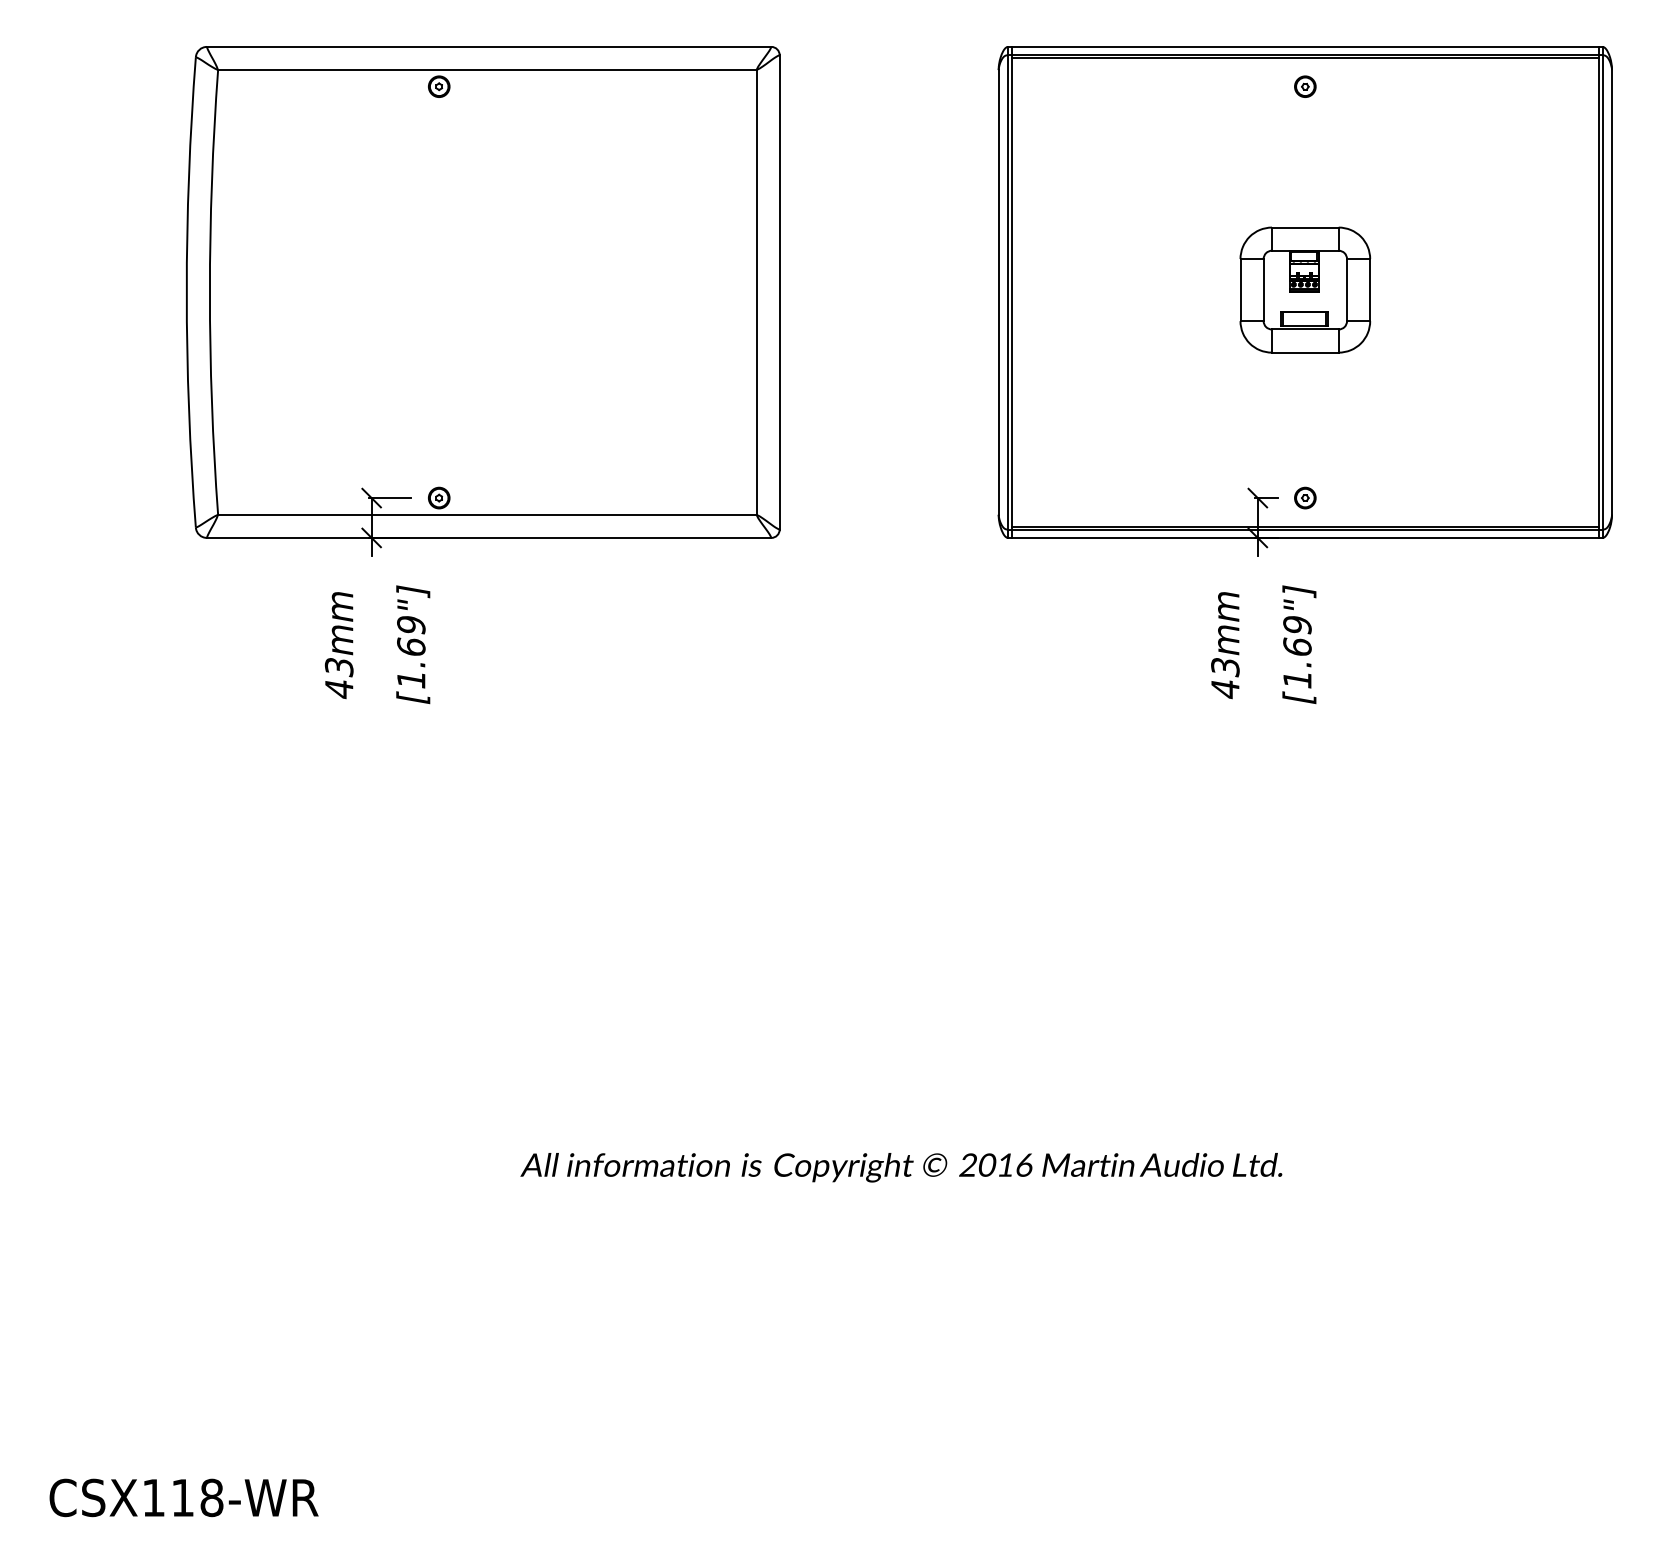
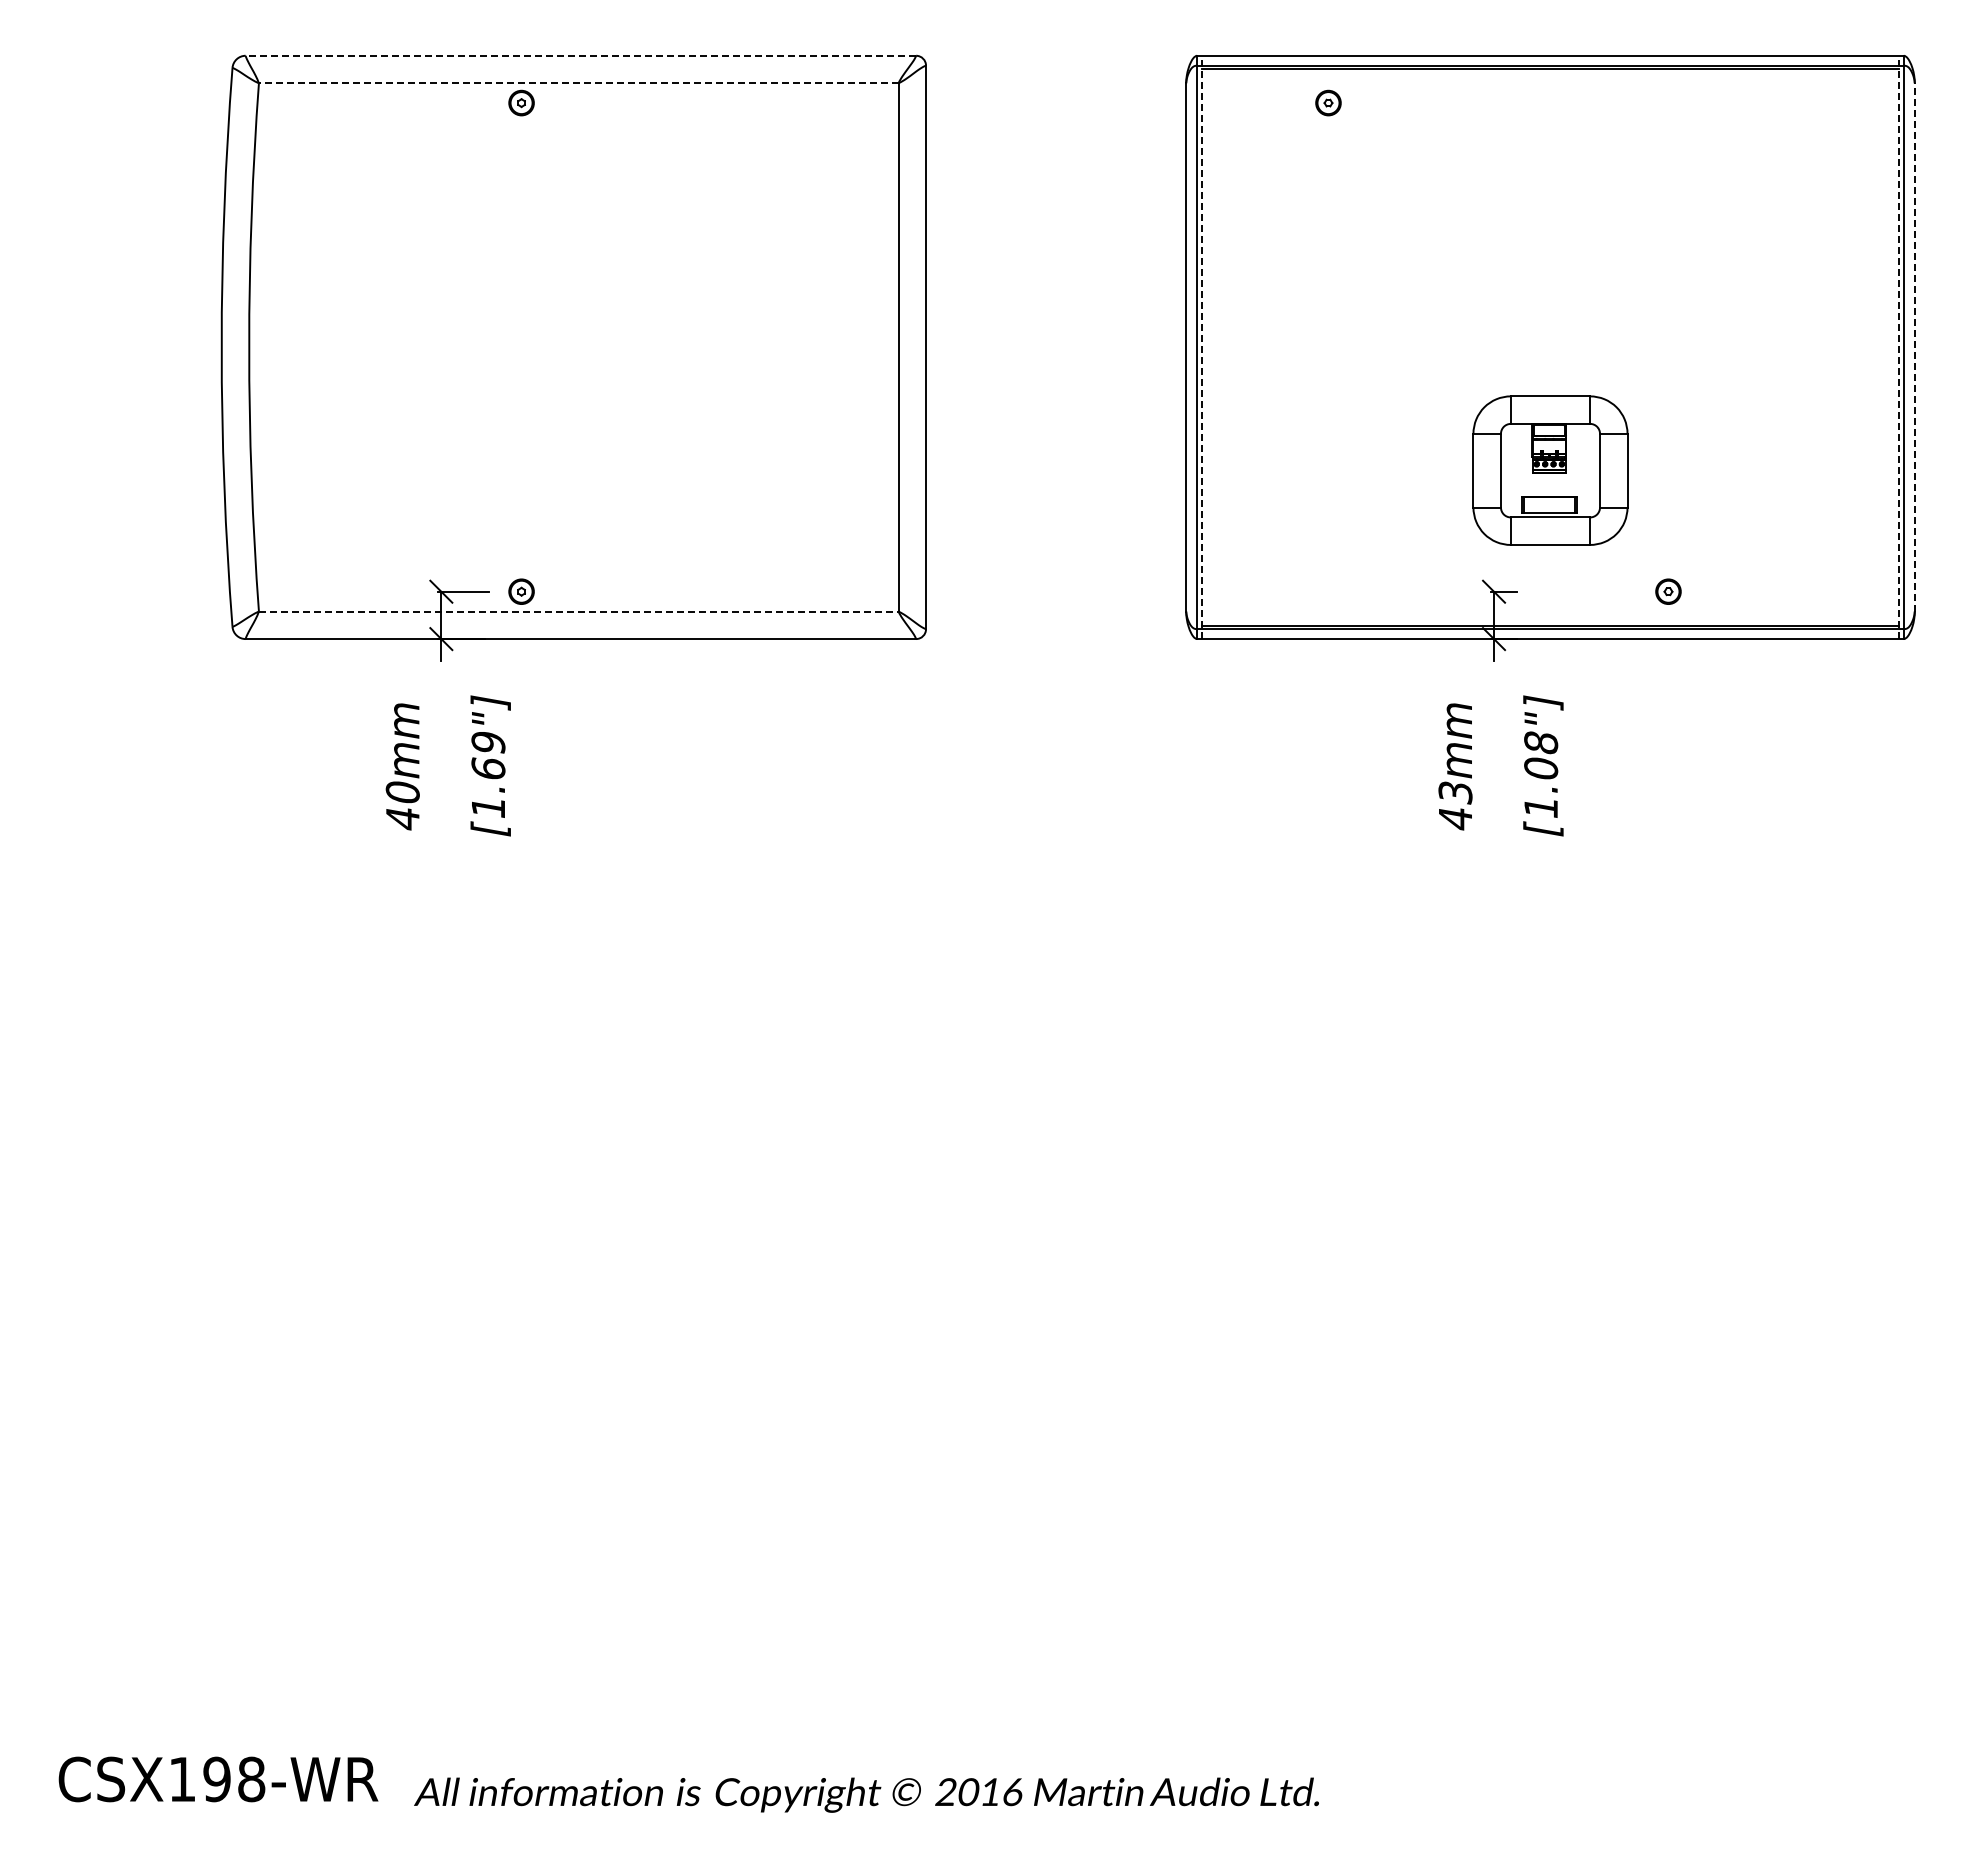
line: (488, 46) -> (580, 55), solid -> dashed
line: (487, 70) -> (578, 83), solid -> dashed
part: (1305, 86) -> (1328, 102), moved
part: (1305, 289) -> (1550, 470), moved
line: (1611, 291) -> (1914, 346), solid -> dashed
line: (1011, 292) -> (1201, 347), solid -> dashed
line: (1599, 292) -> (1899, 347), solid -> dashed
part: (1305, 497) -> (1668, 591), moved
line: (487, 514) -> (578, 611), solid -> dashed
text: (1297, 635) -> (1541, 755), [1.69"] -> [1.08"]
text: (338, 667) -> (402, 792), 43mm -> 40mm
text: (901, 1167) -> (866, 1794), moved
text: (182, 1497) -> (216, 1779), CSX118-WR -> CSX198-WR

